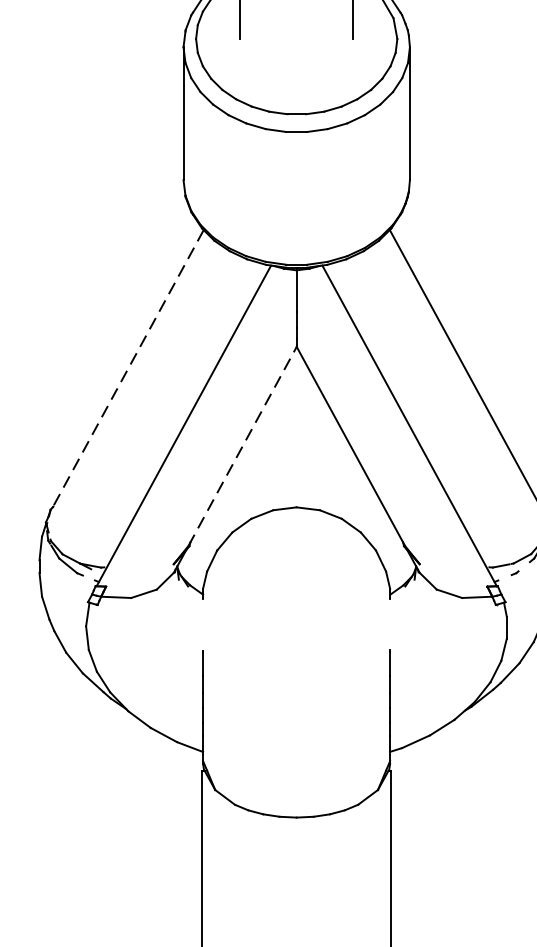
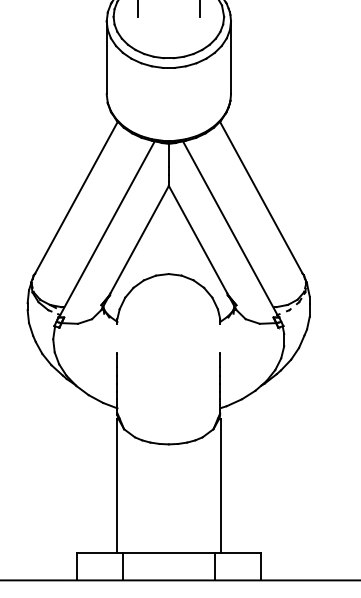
line: (128, 367) -> (76, 197), dashed -> solid
line: (243, 446) -> (139, 240), dashed -> solid

